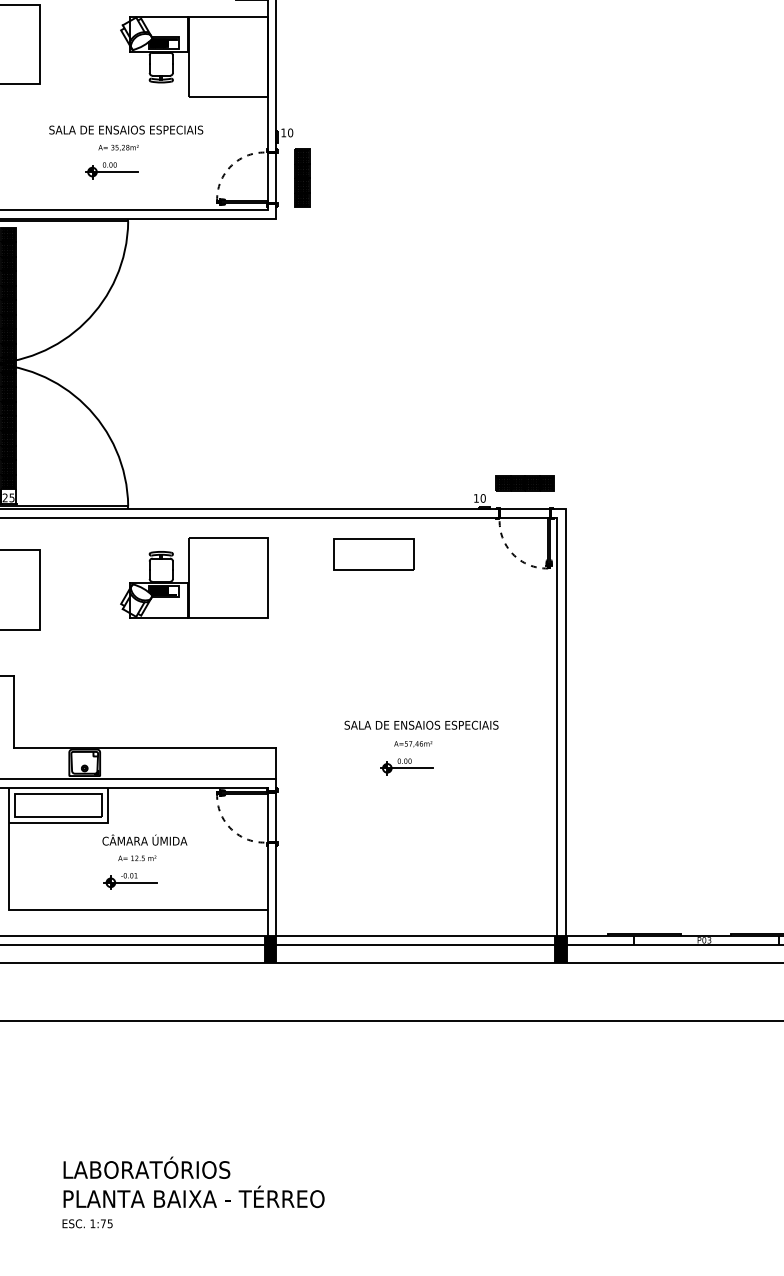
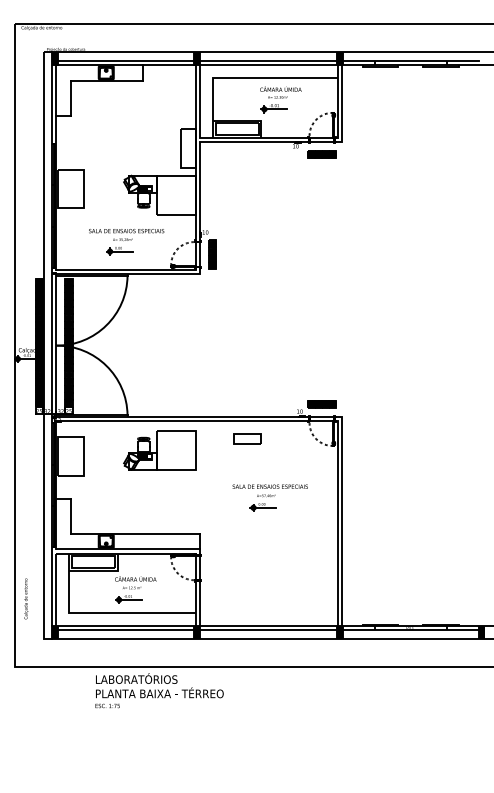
part: (372, 553) -> (247, 438), size x0.7
part: (419, 747) -> (269, 497), moved
text: (193, 1192) -> (159, 690), moved

